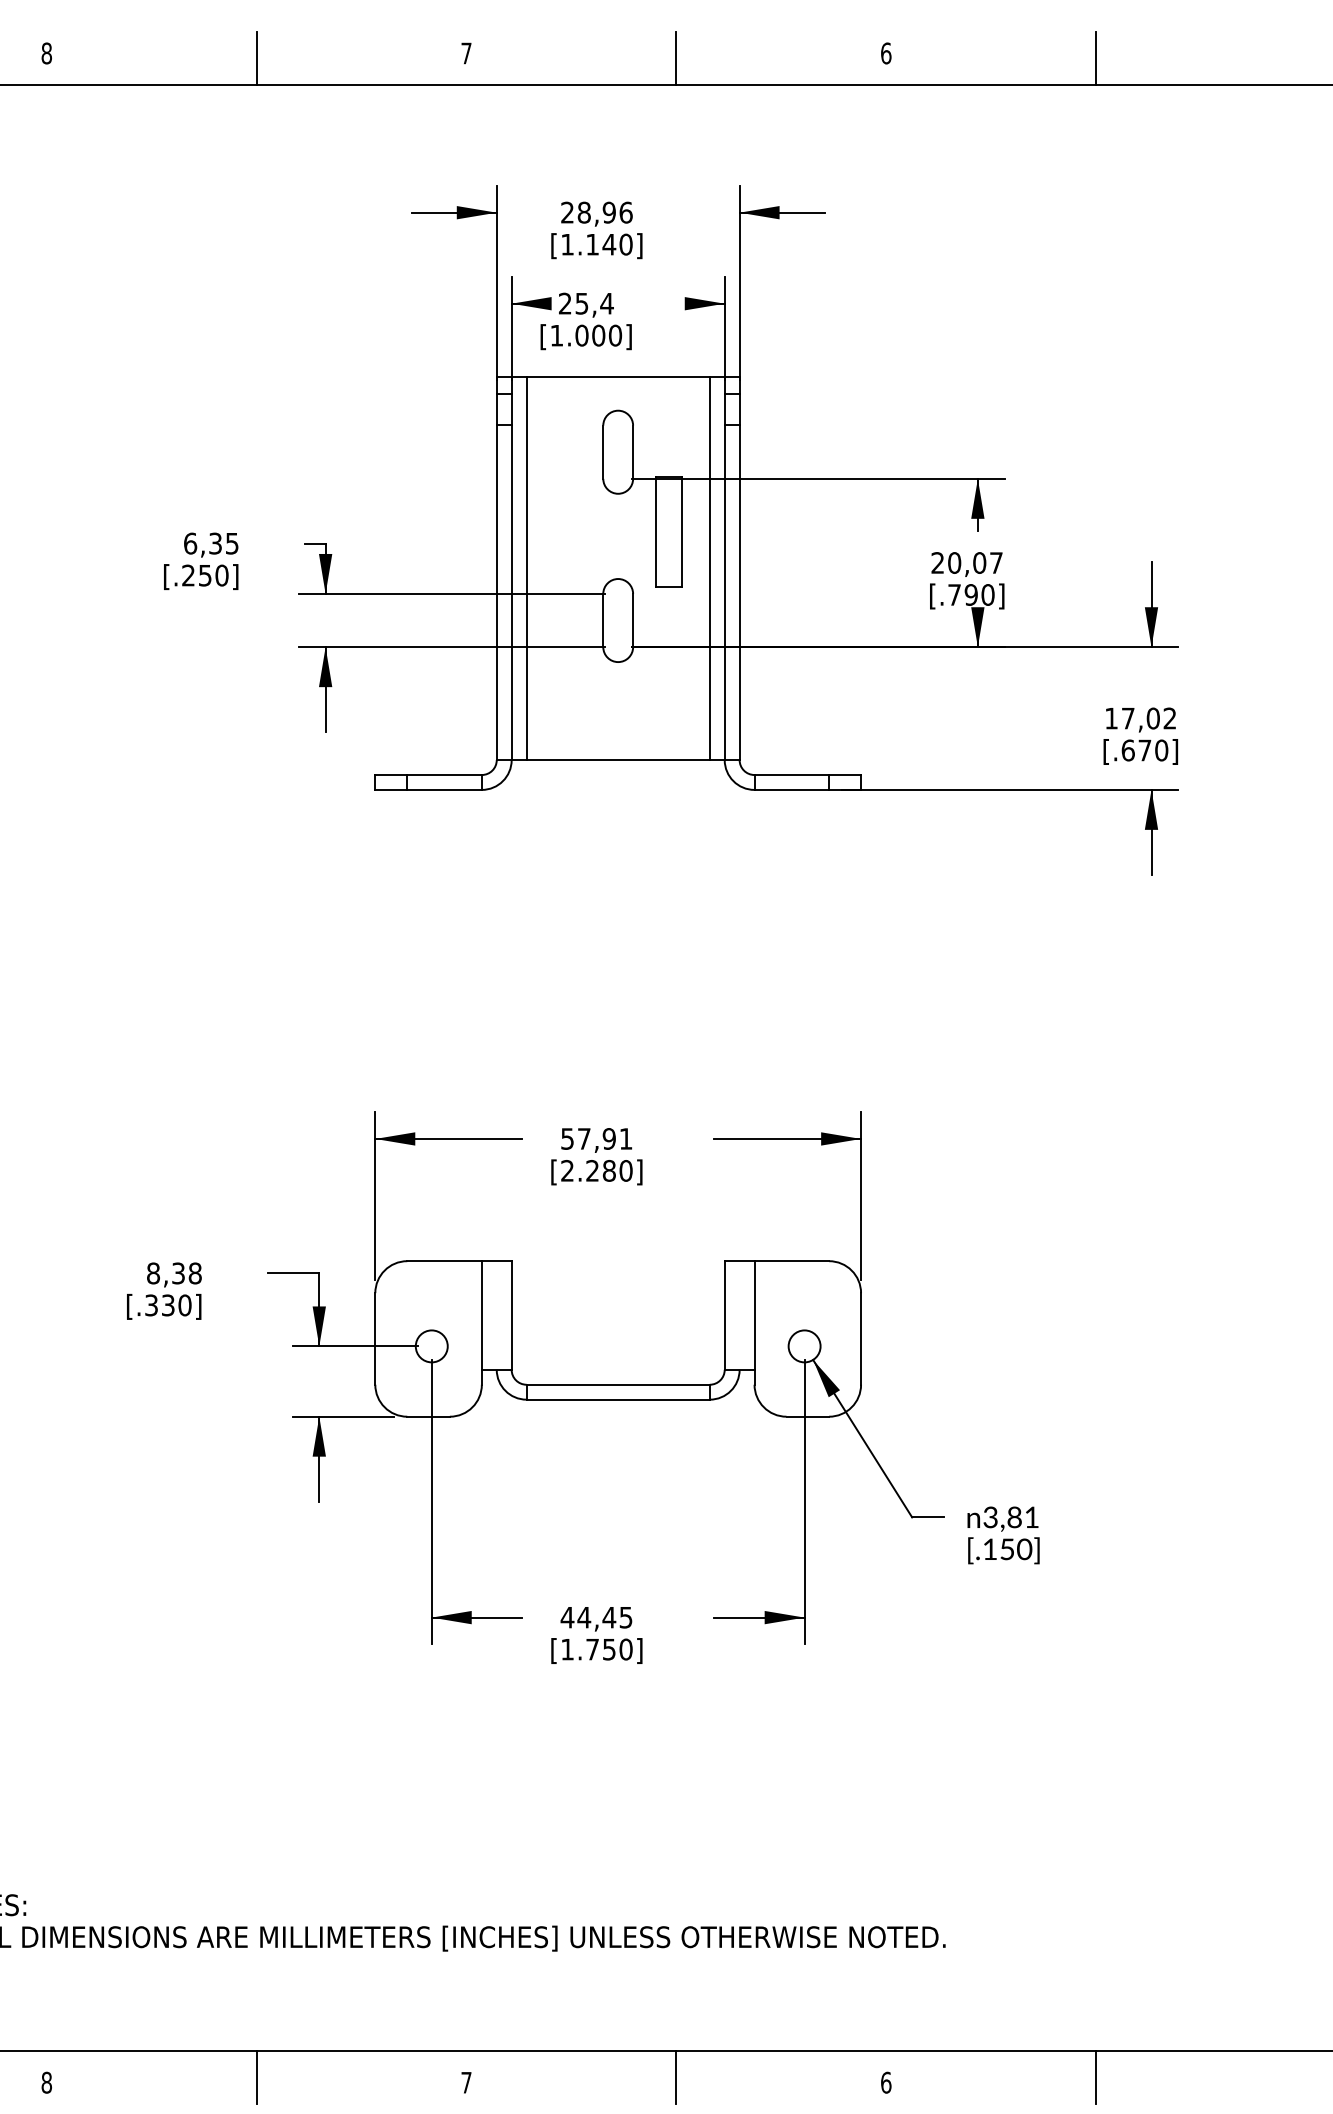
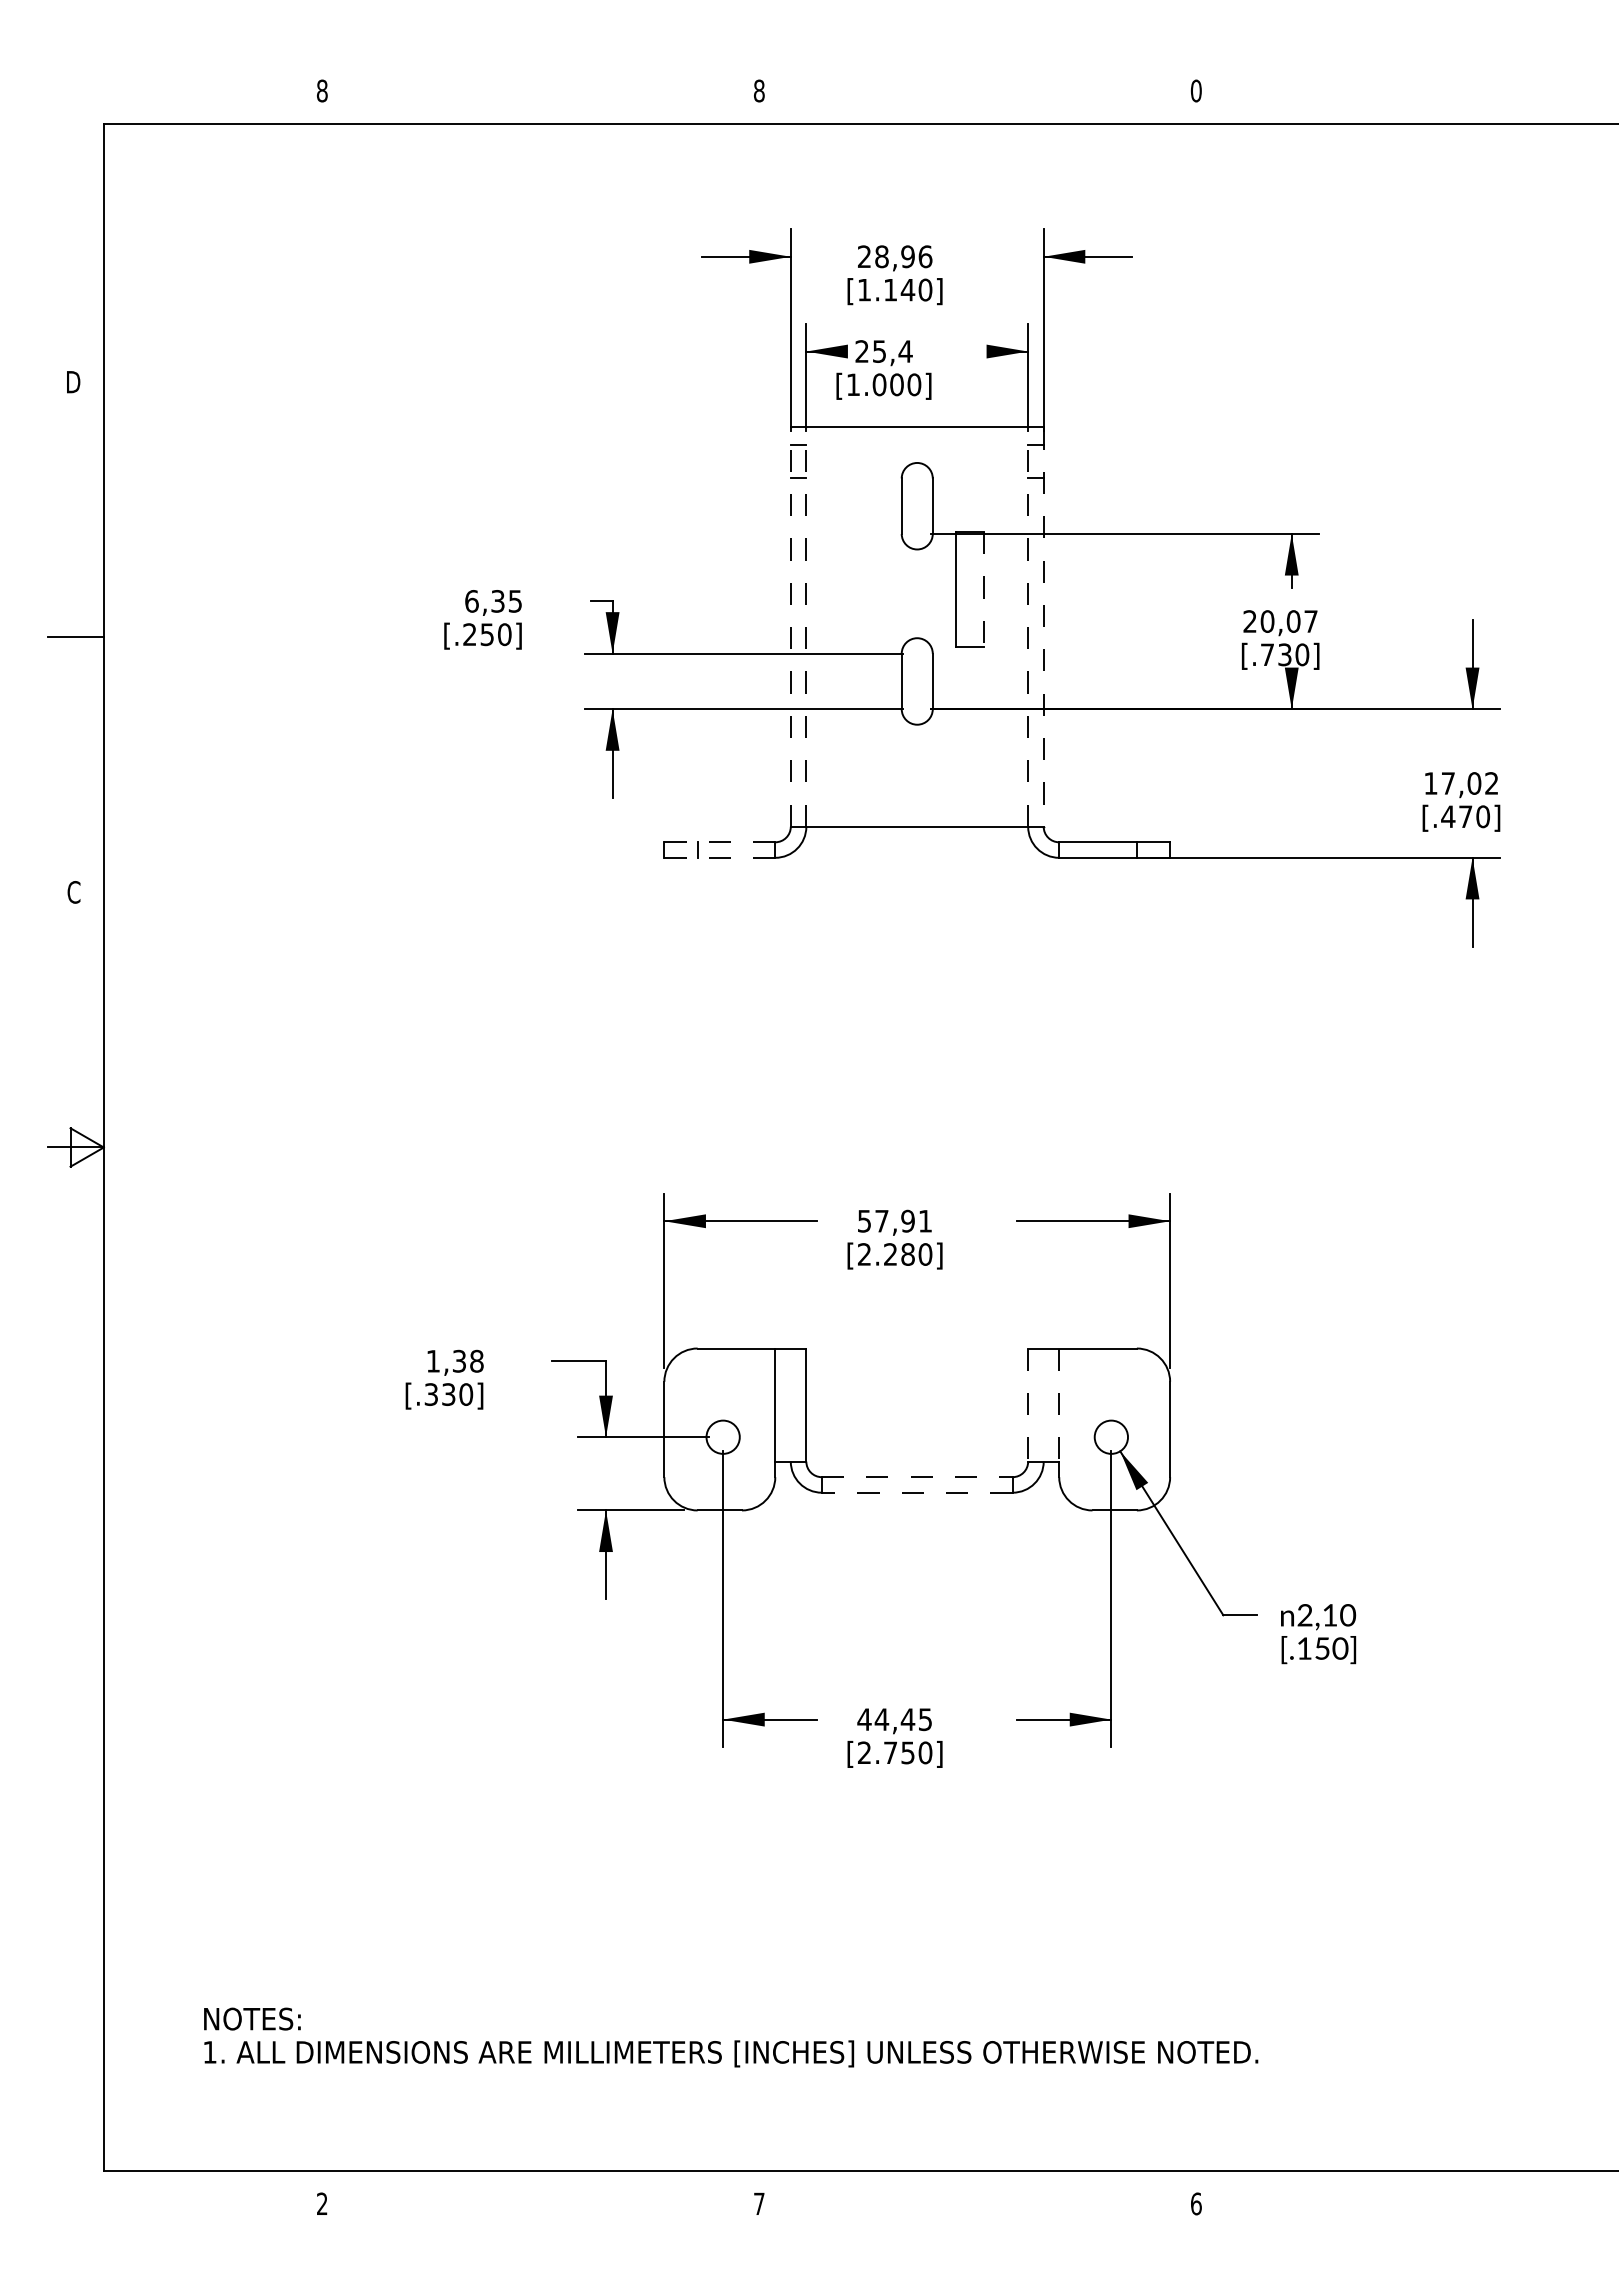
text: (466, 52) -> (759, 90), 7 -> 8
text: (886, 52) -> (1196, 90), 6 -> 0
line: (256, 58) -> (540, 96), removed
line: (676, 58) -> (977, 96), removed
line: (1095, 58) -> (1414, 96), removed
line: (681, 533) -> (983, 590), solid -> dashed
line: (526, 567) -> (821, 626), removed
line: (709, 567) -> (1012, 626), removed
line: (496, 568) -> (790, 627), solid -> dashed
line: (511, 568) -> (806, 627), solid -> dashed
line: (725, 568) -> (1028, 627), solid -> dashed
line: (739, 568) -> (1043, 627), solid -> dashed
text: (970, 594) -> (1284, 654), [.790] -> [.730]
text: (1128, 750) -> (1448, 816), [.670] -> [.470]
line: (429, 775) -> (720, 842), solid -> dashed
line: (428, 789) -> (719, 857), solid -> dashed
text: (153, 1272) -> (433, 1360), 8,38 -> 1,38
line: (725, 1315) -> (1028, 1405), solid -> dashed
line: (754, 1315) -> (1059, 1405), solid -> dashed
line: (618, 1385) -> (917, 1477), solid -> dashed
line: (617, 1399) -> (916, 1492), solid -> dashed
text: (1011, 1517) -> (1326, 1615), 3,81 -> 2,10
text: (567, 1649) -> (864, 1752), [1.750] -> [2.750]
line: (256, 2077) -> (540, 2198), removed
line: (676, 2077) -> (977, 2198), removed
line: (1095, 2077) -> (1414, 2198), removed
text: (46, 2082) -> (321, 2203), 8 -> 2

